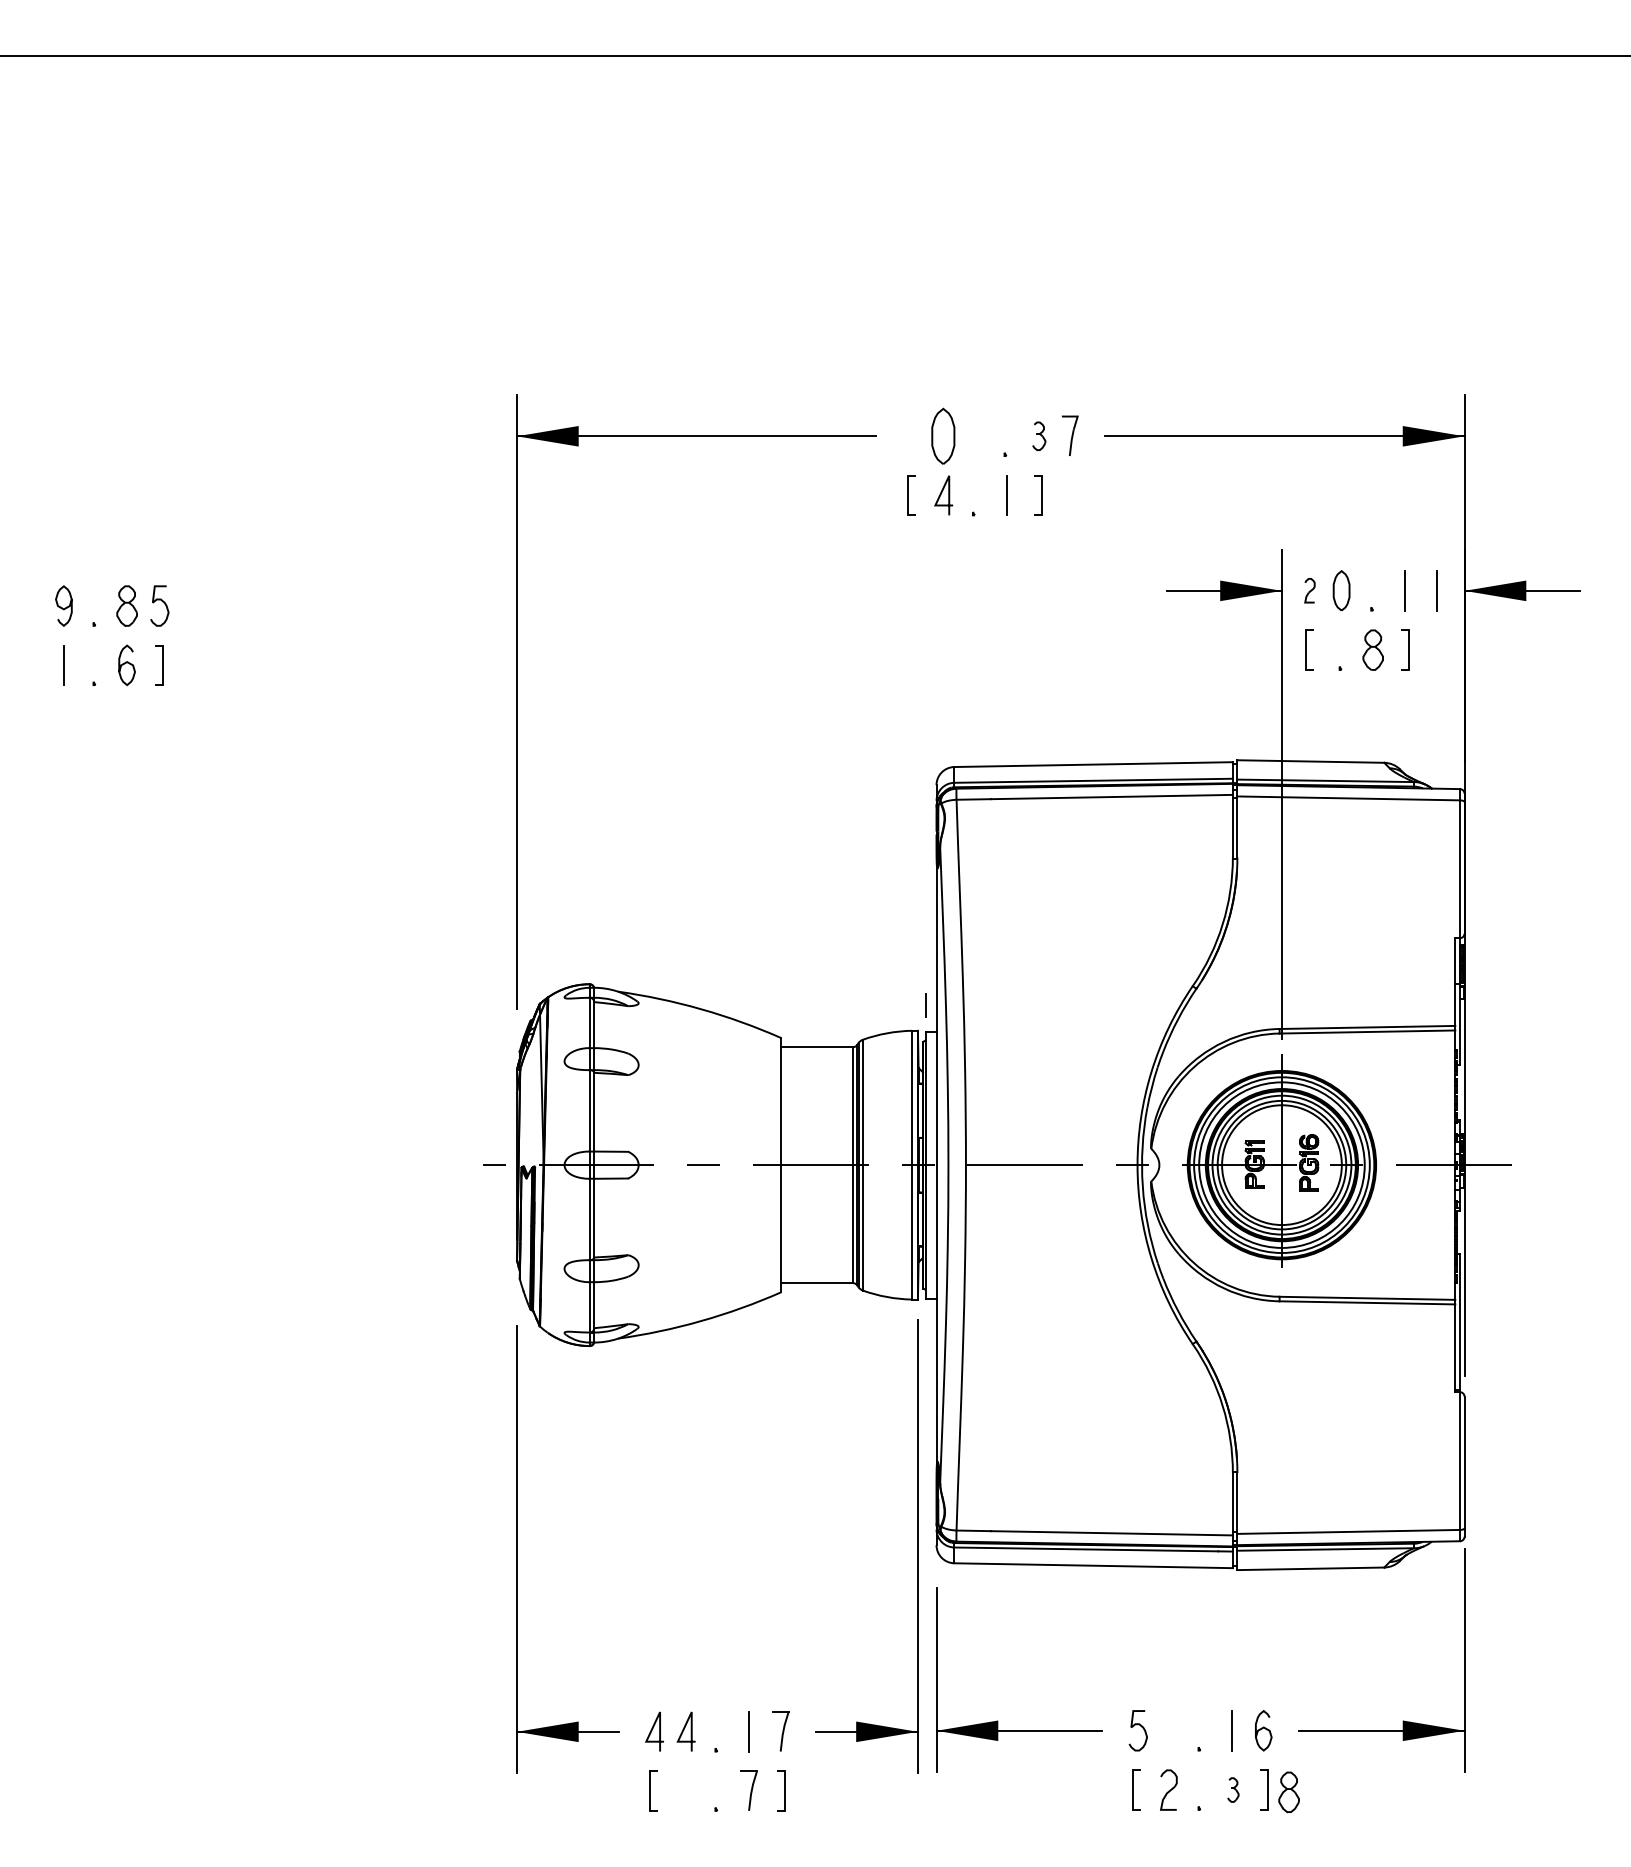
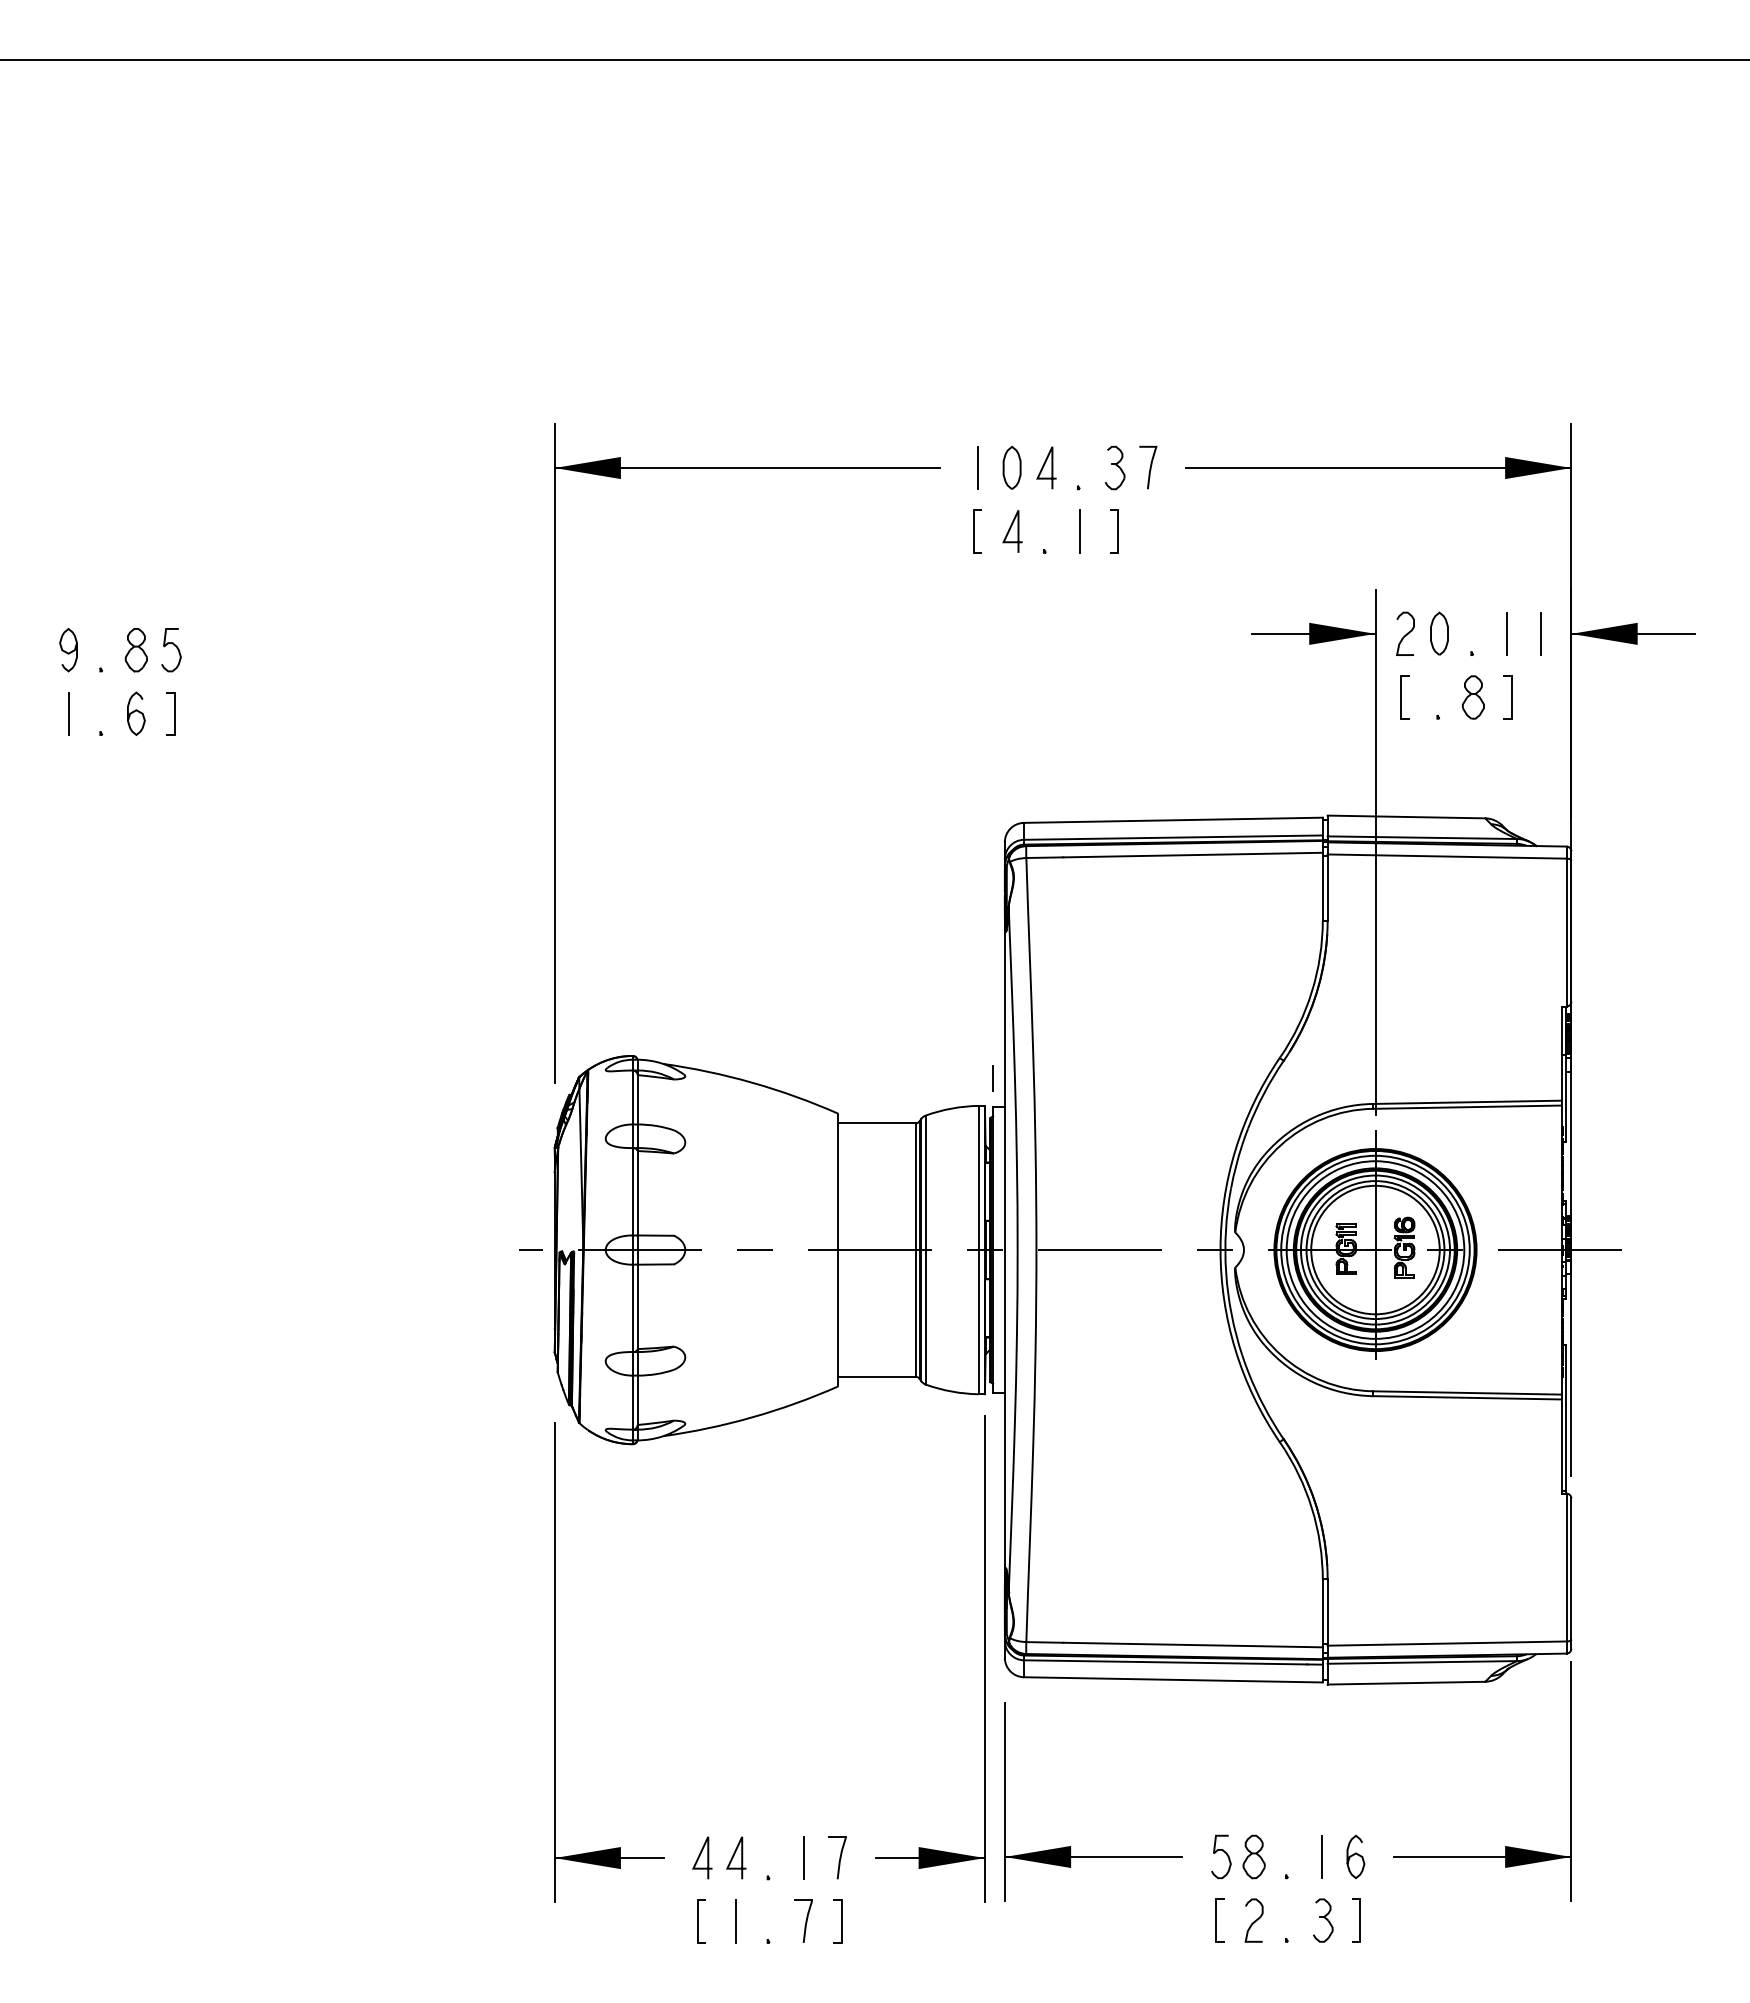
line: (973, 434) -> (1044, 466), added
line: (911, 435) -> (978, 467), added
part: (942, 435) -> (1011, 467), size x0.71
part: (1038, 435) -> (1114, 467), size x1.43
part: (1309, 590) -> (1405, 633), size x1.67
line: (685, 1790) -> (735, 1921), added
part: (1233, 1790) -> (1323, 1920), size x1.67
part: (1288, 1791) -> (1253, 1856), moved

